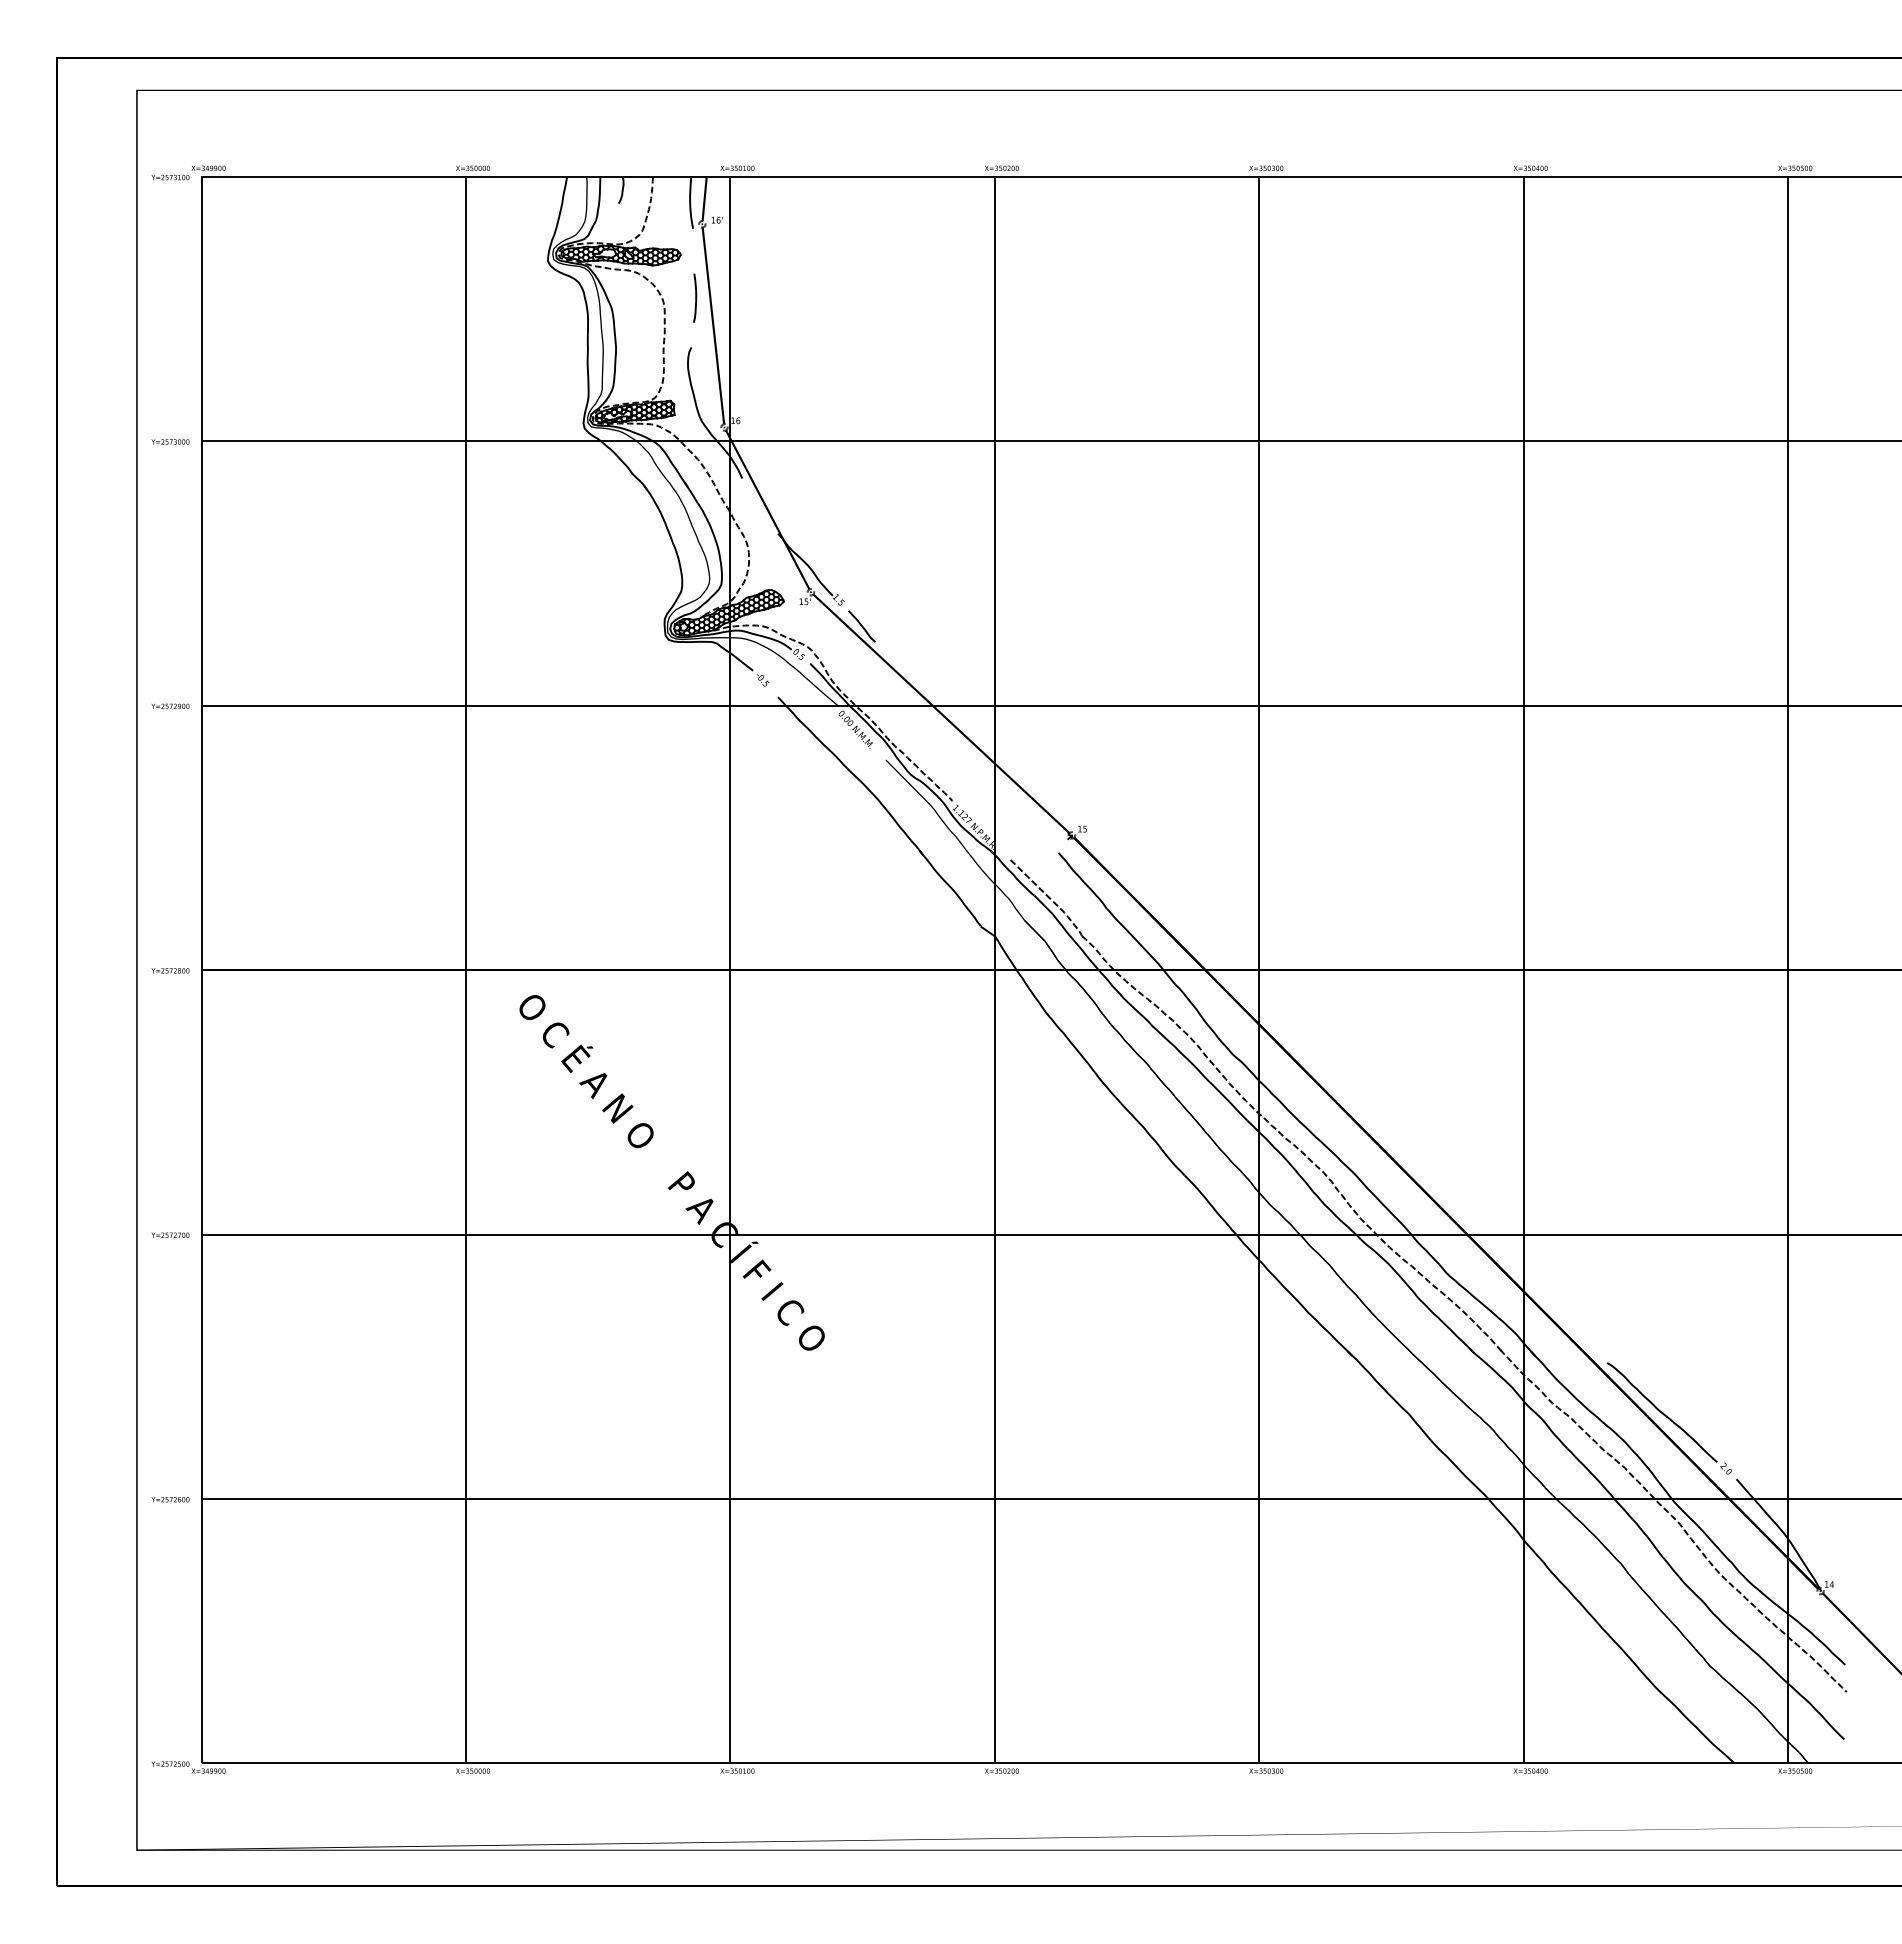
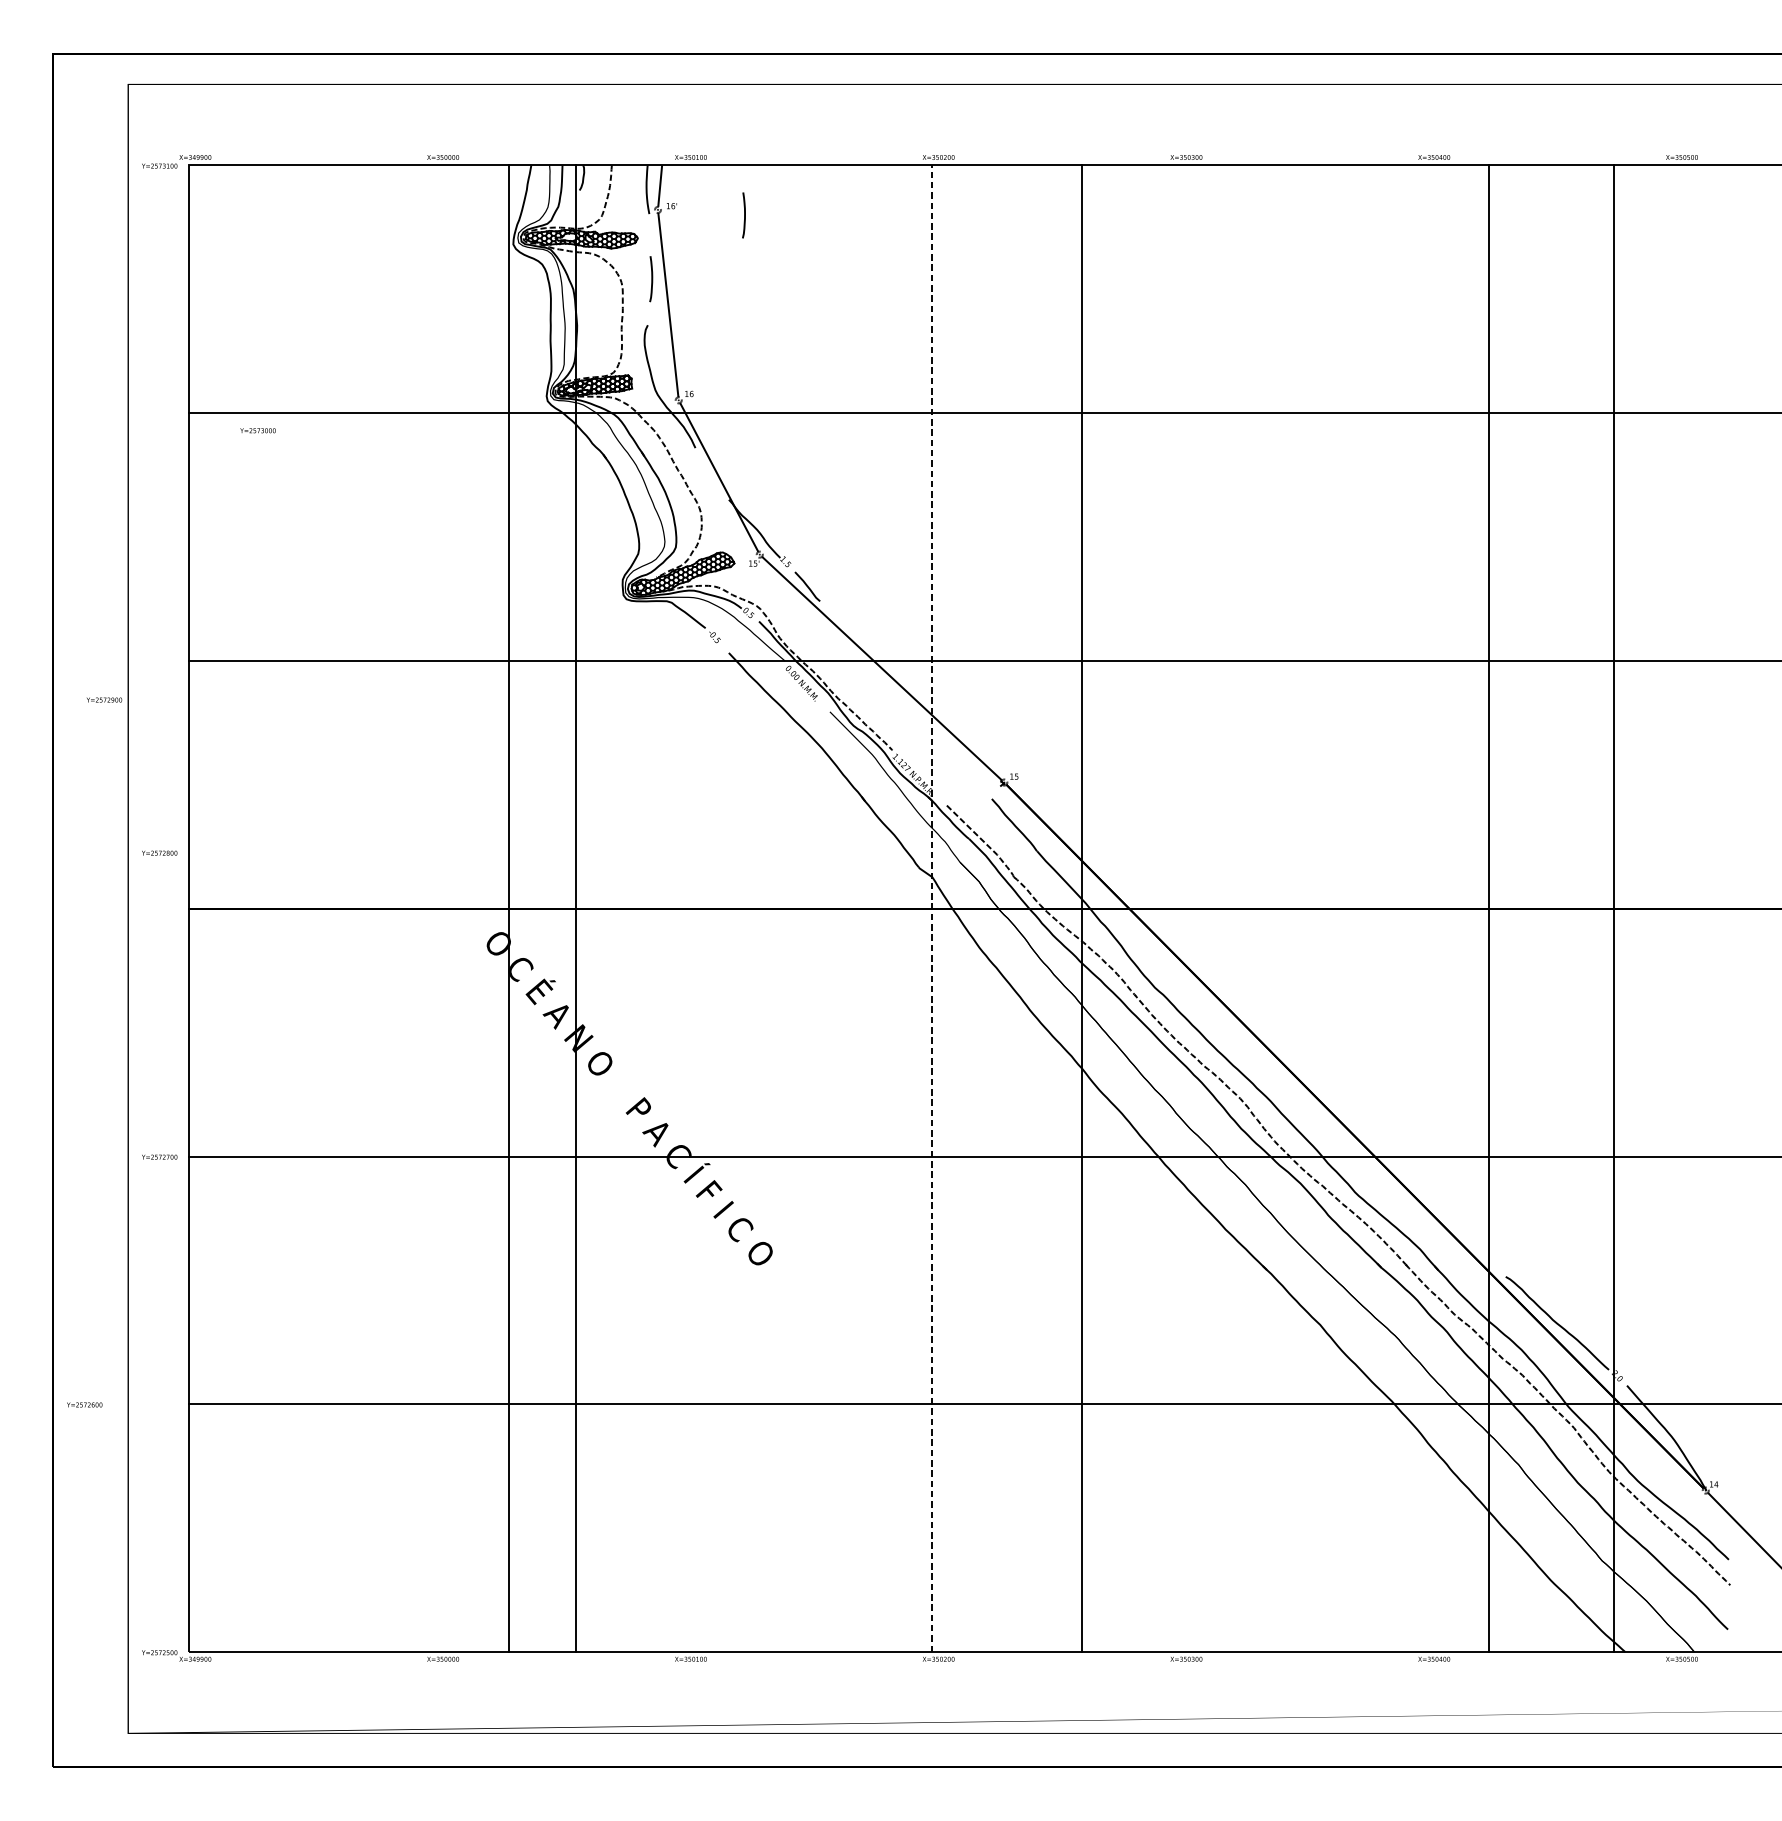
curve: (794, 229) -> (744, 214), added
text: (170, 441) -> (258, 430), moved
text: (170, 706) -> (104, 700), moved
line: (465, 969) -> (508, 908), moved
line: (730, 969) -> (575, 908), moved
line: (994, 969) -> (931, 908), solid -> dashed
line: (1259, 969) -> (1082, 908), moved
line: (1523, 969) -> (1488, 908), moved
line: (1788, 969) -> (1613, 908), moved
text: (170, 970) -> (159, 852), moved
text: (170, 1499) -> (84, 1404), moved

